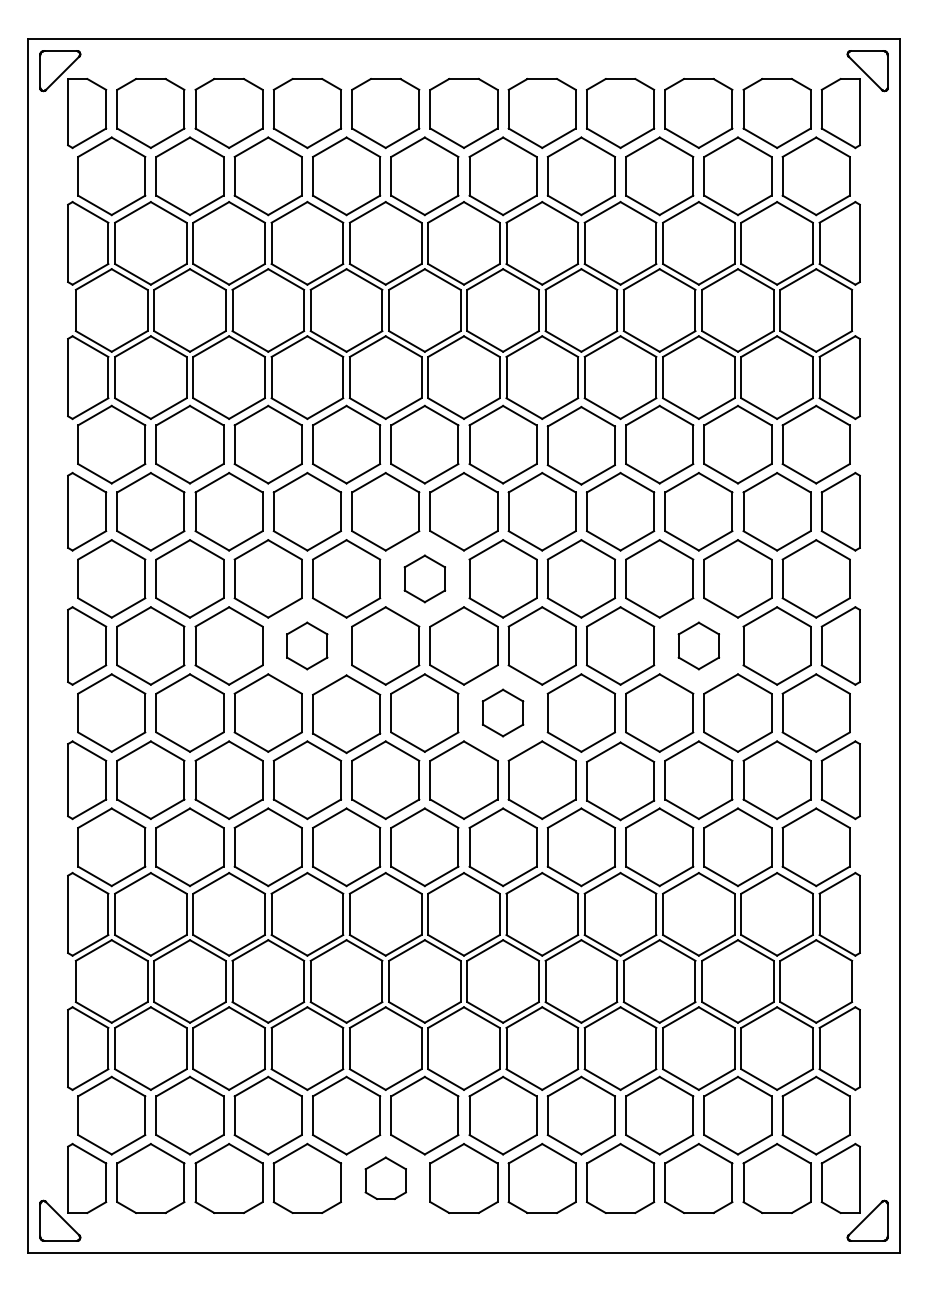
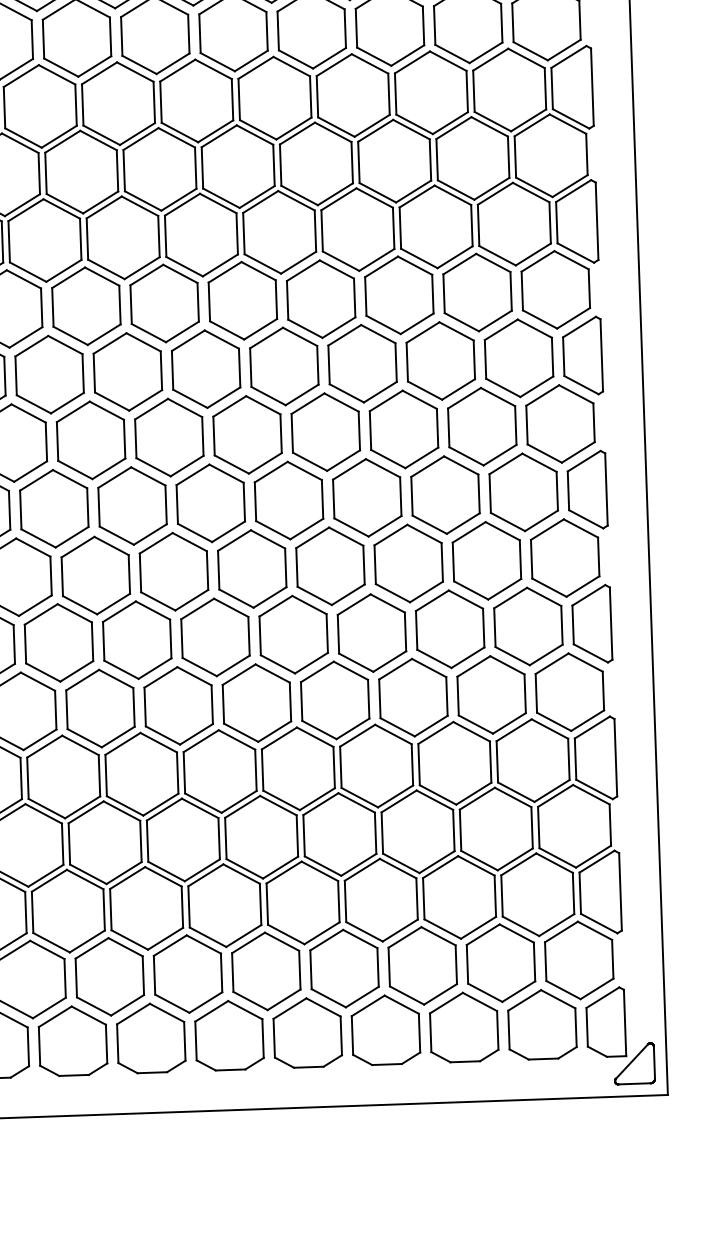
part: (424, 578) -> (168, 437), size x1.67
part: (306, 645) -> (53, 508), size x1.67
part: (698, 645) -> (445, 494), size x1.67
part: (502, 712) -> (251, 568), size x1.67
part: (385, 1177) -> (150, 1037), size x1.67

